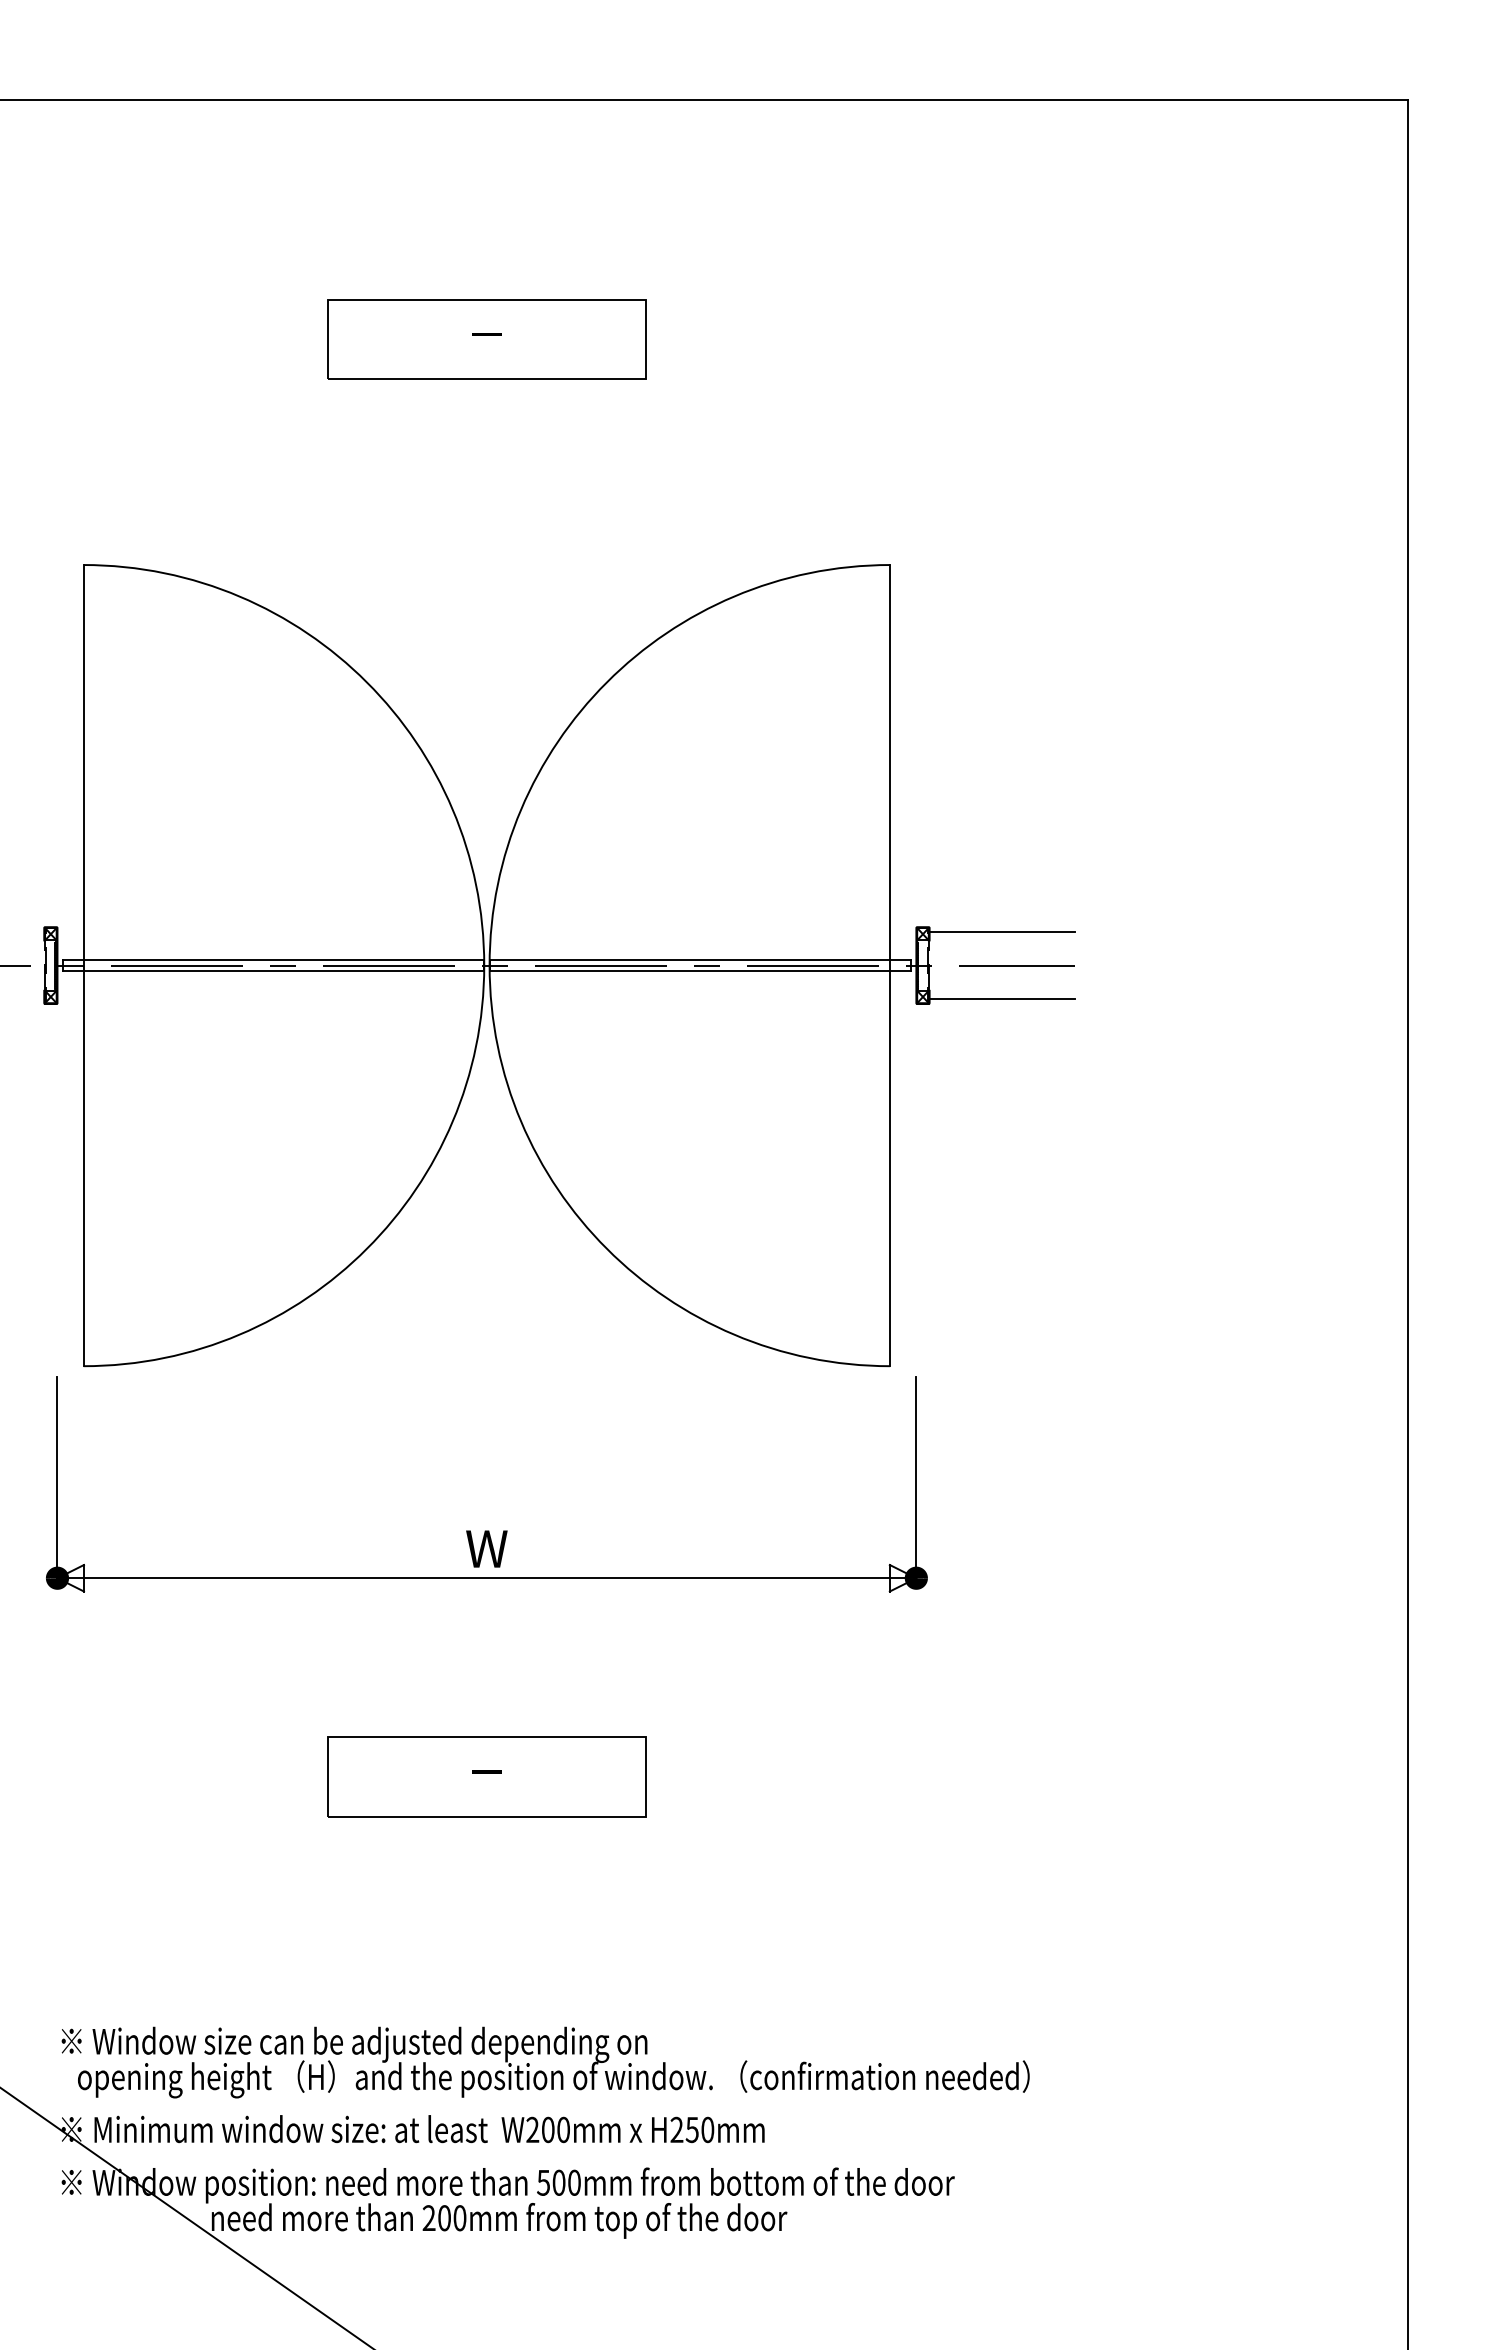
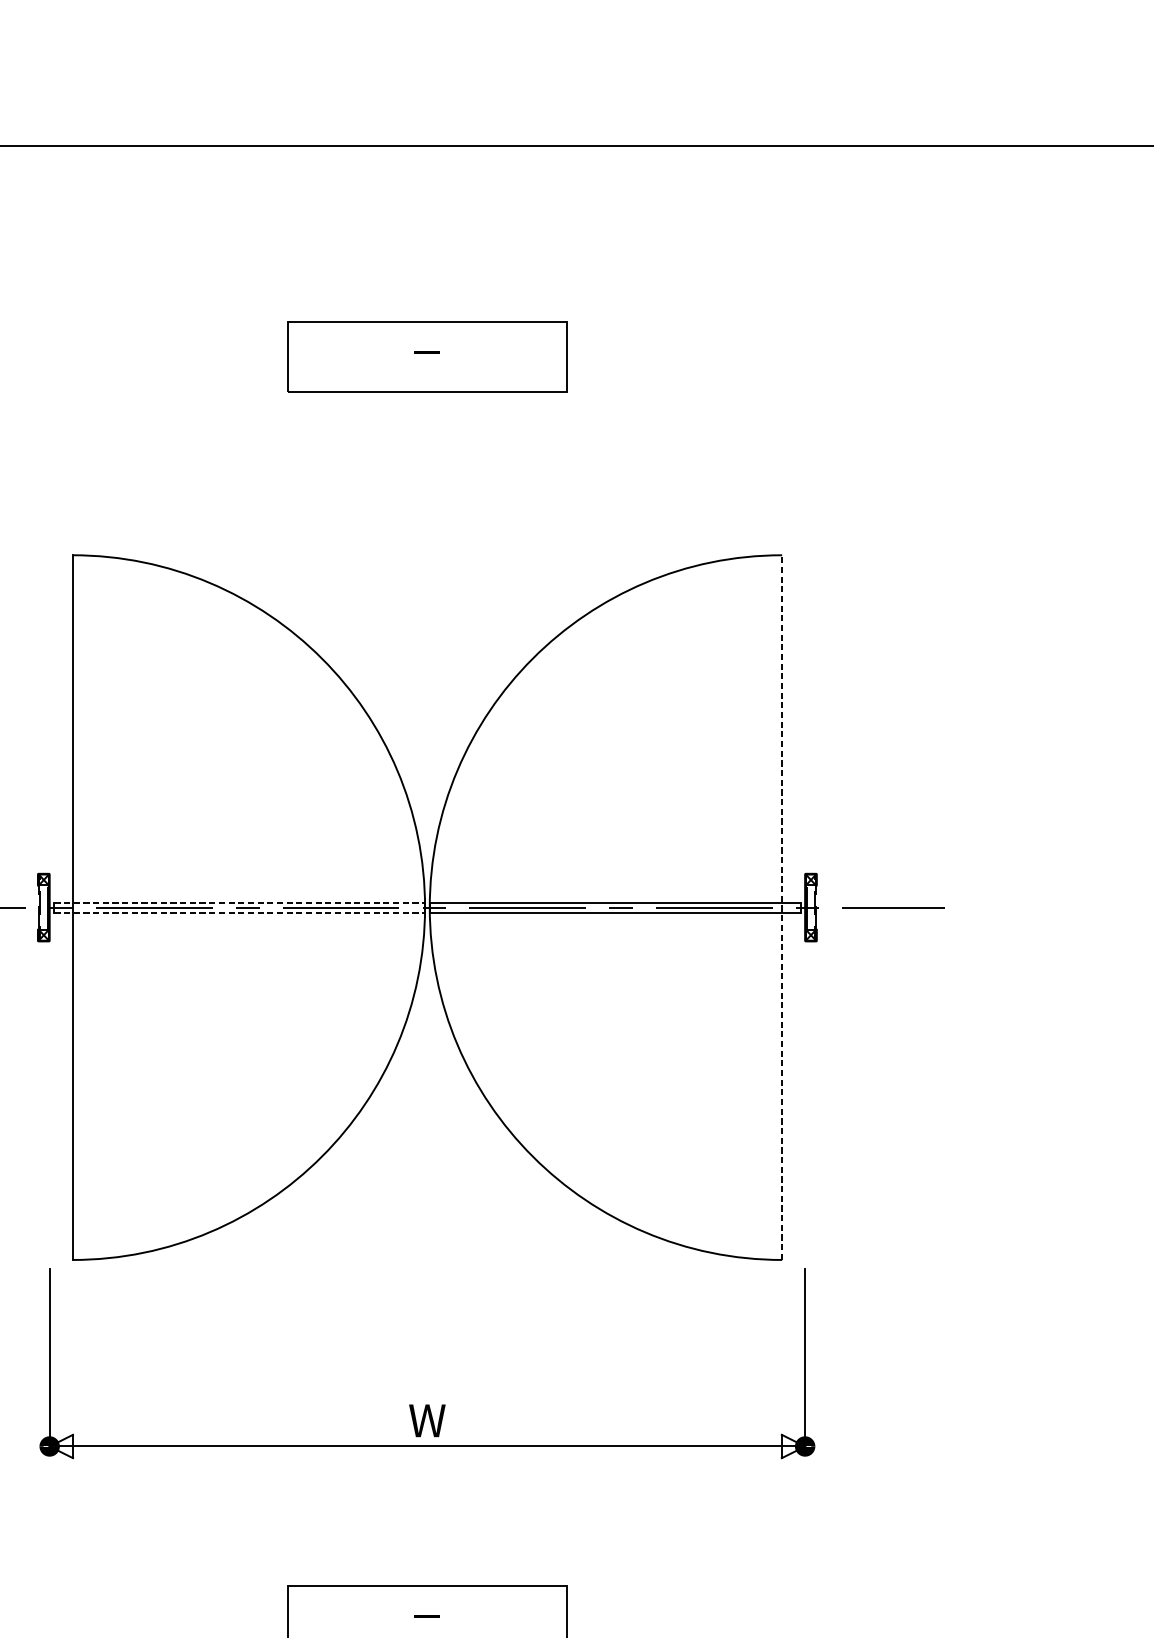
line: (1002, 932) -> (880, 878), removed
line: (273, 960) -> (239, 903), solid -> dashed
line: (890, 965) -> (782, 907), solid -> dashed
line: (273, 971) -> (239, 912), solid -> dashed
line: (1002, 998) -> (880, 936), removed

